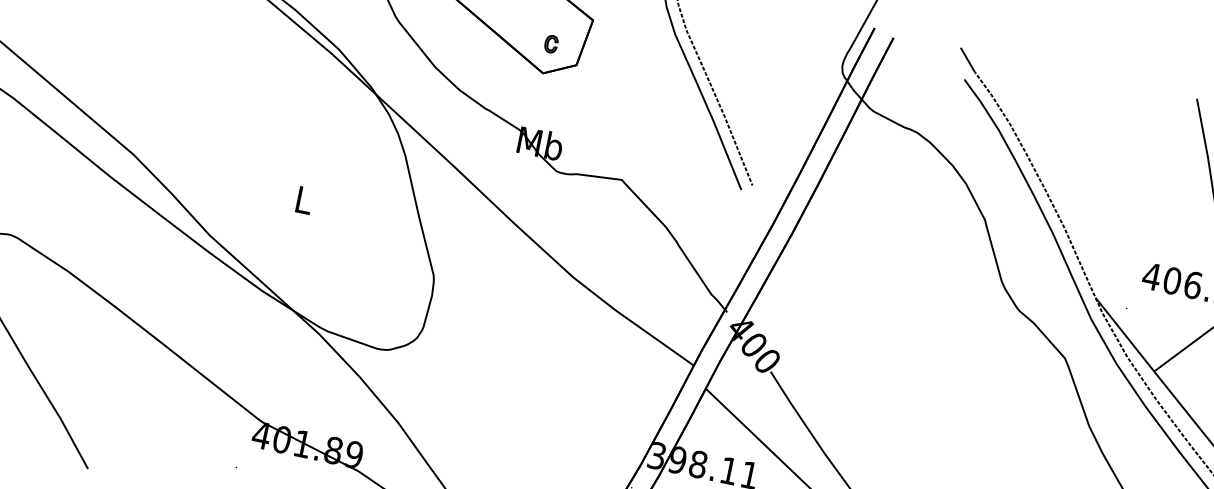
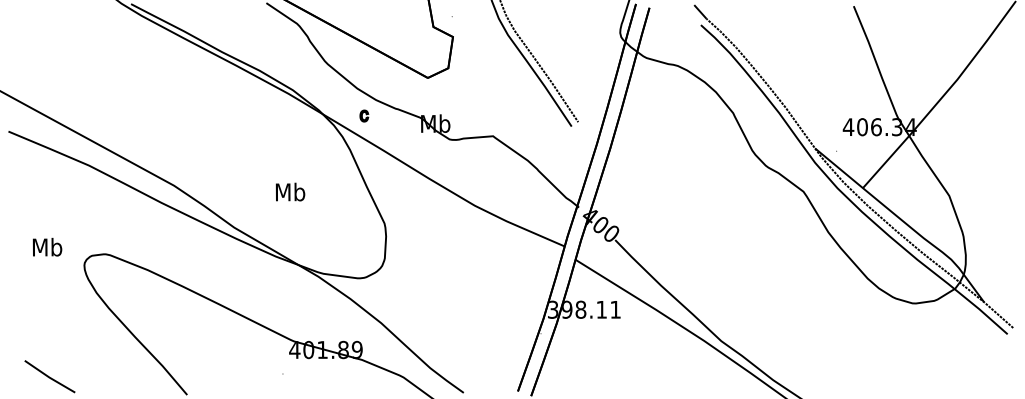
part: (551, 43) -> (364, 115), moved
text: (304, 199) -> (290, 191), L -> Mb

